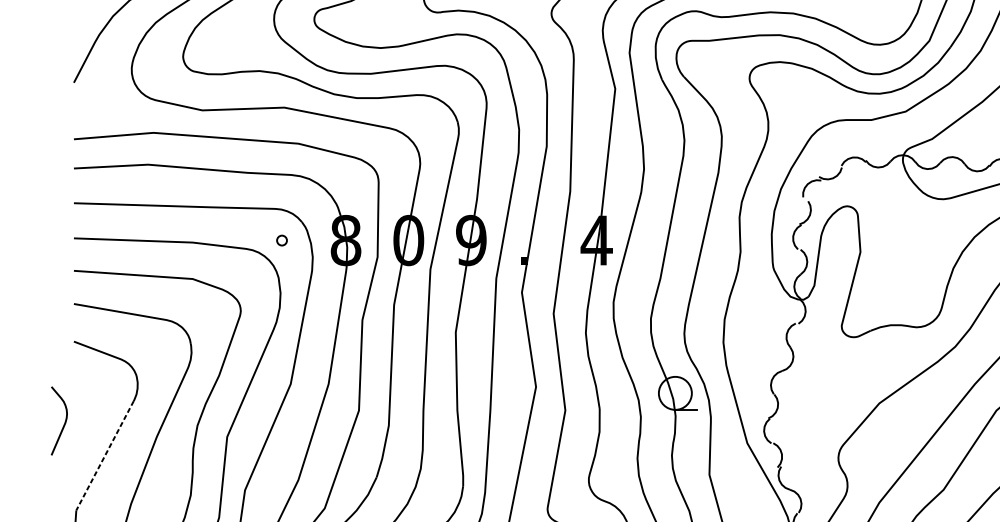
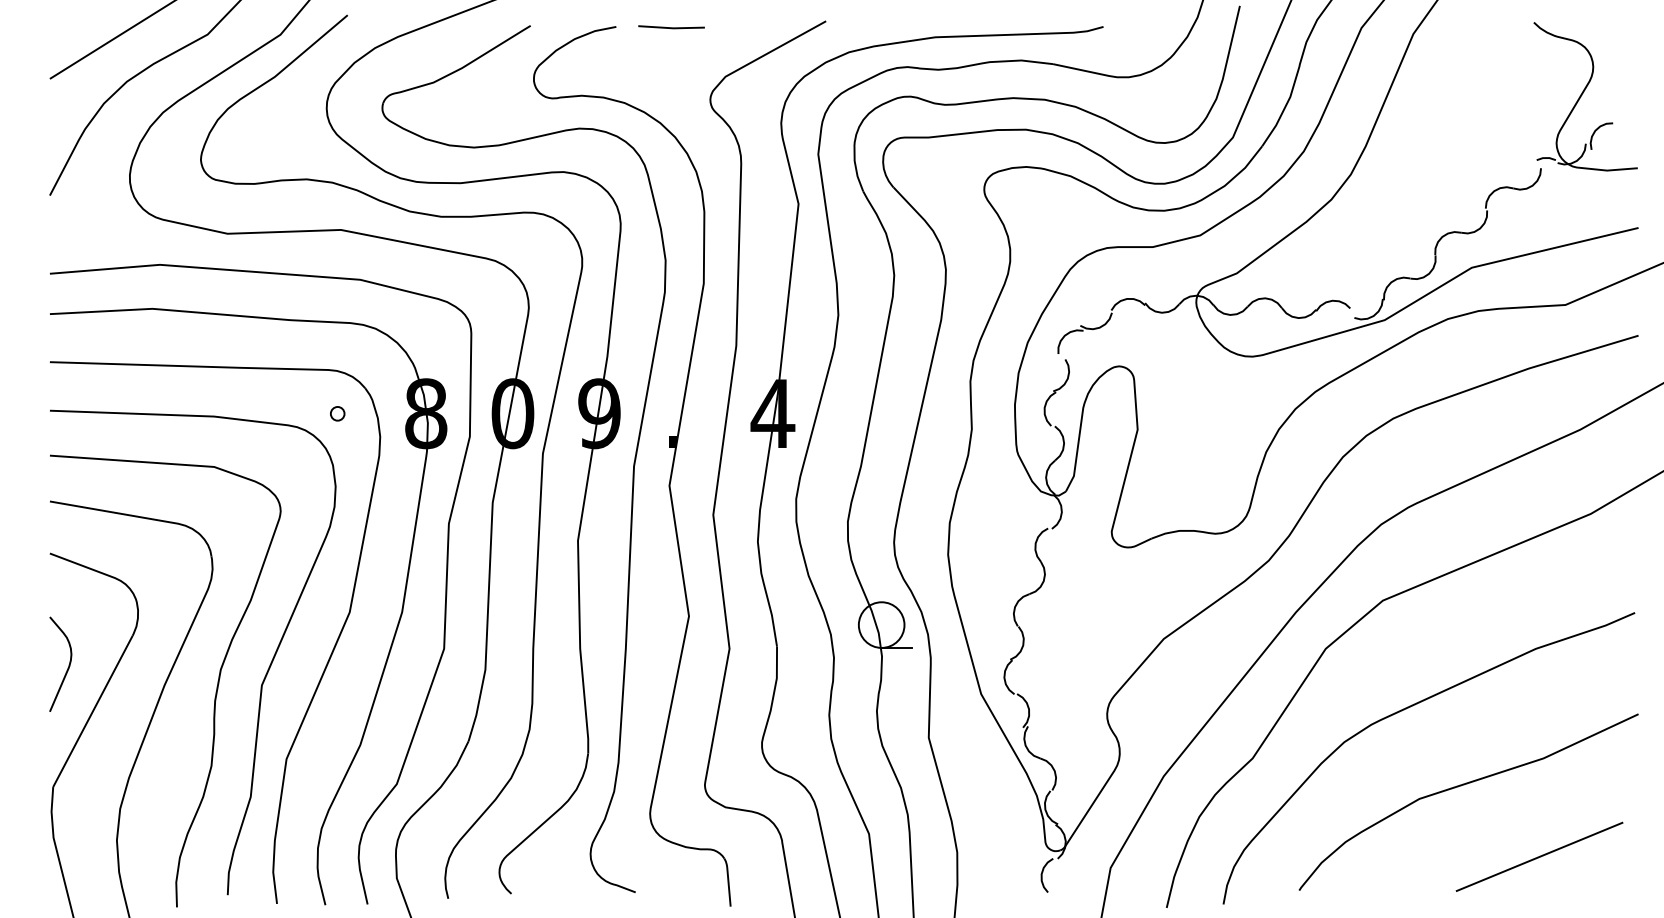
curve: (64, 421) -> (68, 664), moved
line: (104, 455) -> (92, 711), dashed -> solid

